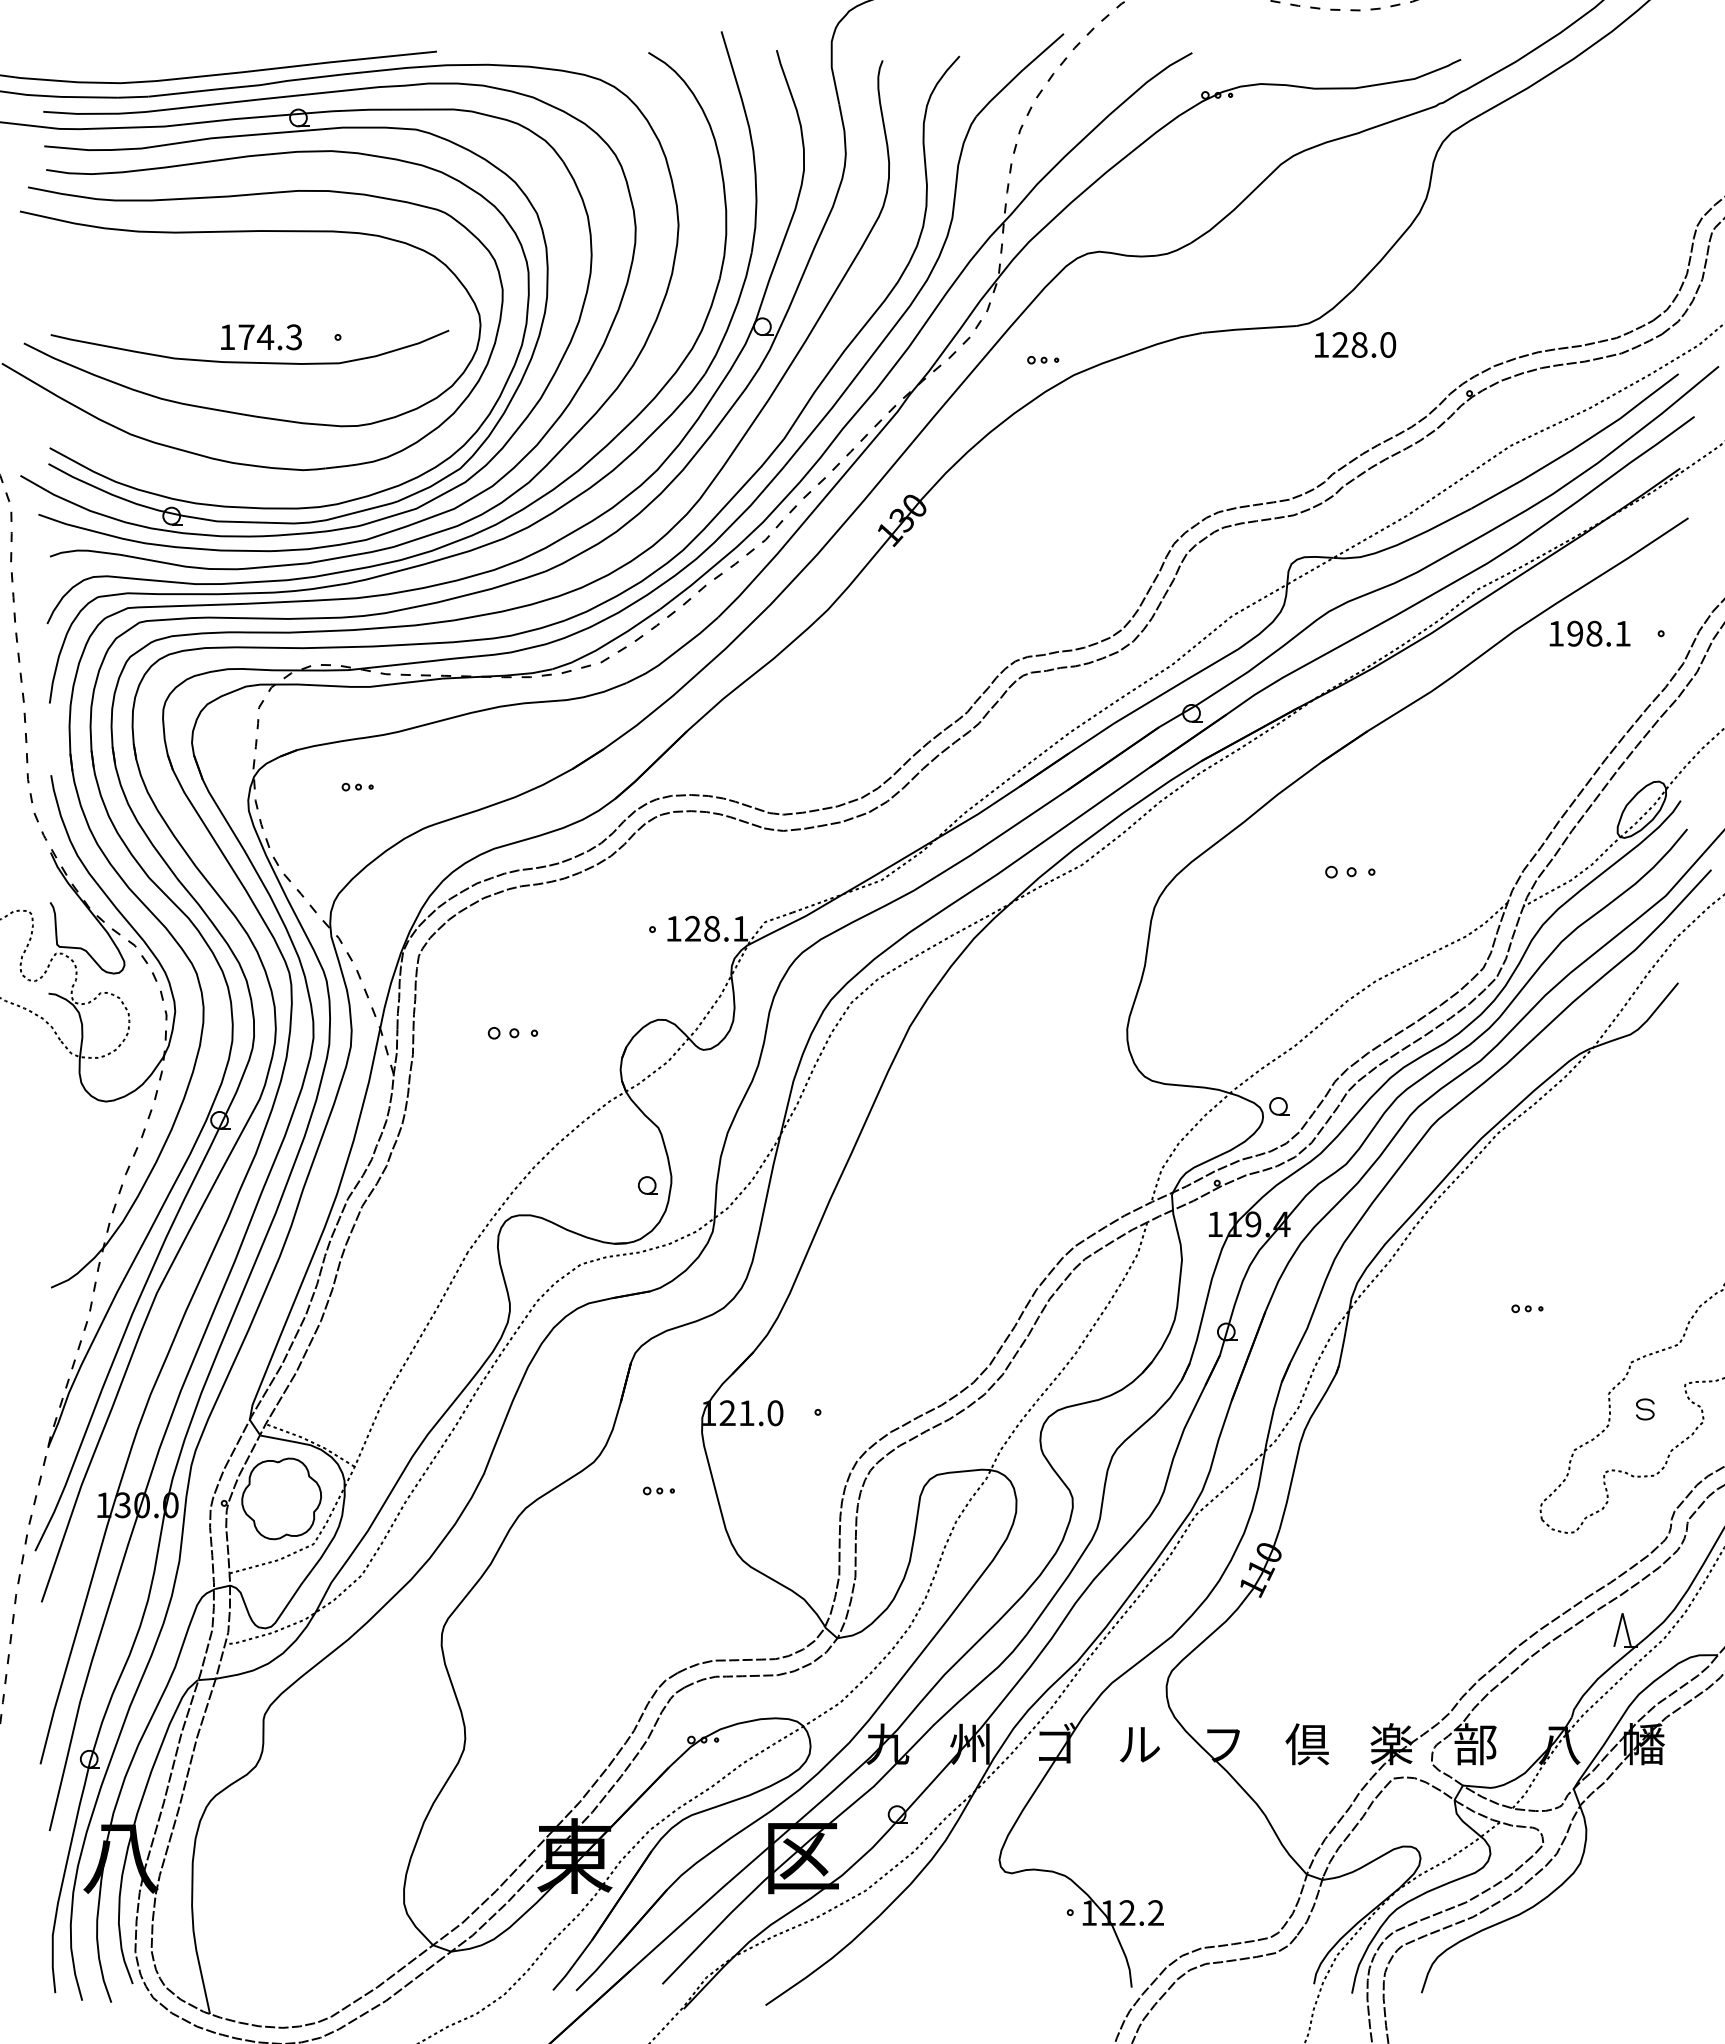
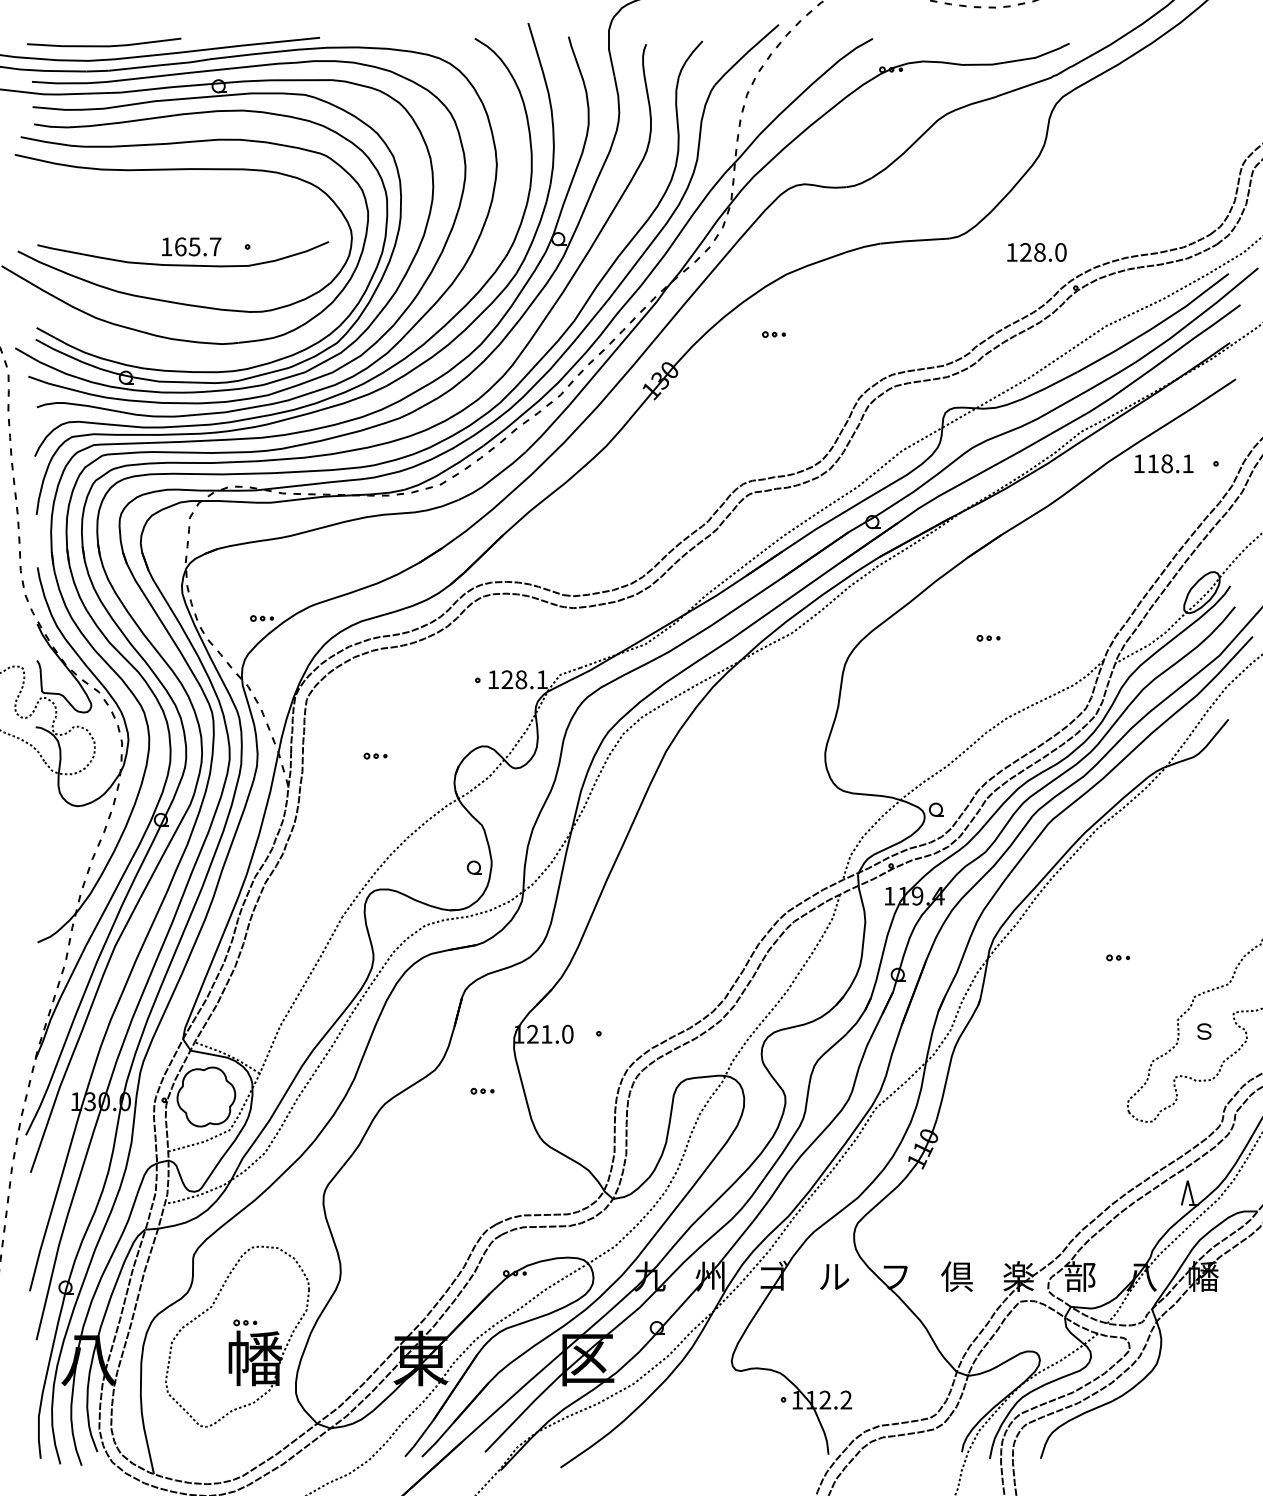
line: (141, 62) -> (103, 45), added
text: (270, 337) -> (198, 247), 174.3 -> 165.7
text: (1355, 344) -> (1036, 252), moved
part: (1043, 360) -> (774, 334), moved
text: (1574, 633) -> (1152, 463), 198.1 -> 118.1
part: (357, 786) -> (261, 618), moved
part: (1350, 871) -> (988, 637), size x0.62
part: (512, 1032) -> (375, 755), size x0.62
part: (323, 1826) -> (237, 1336), added

